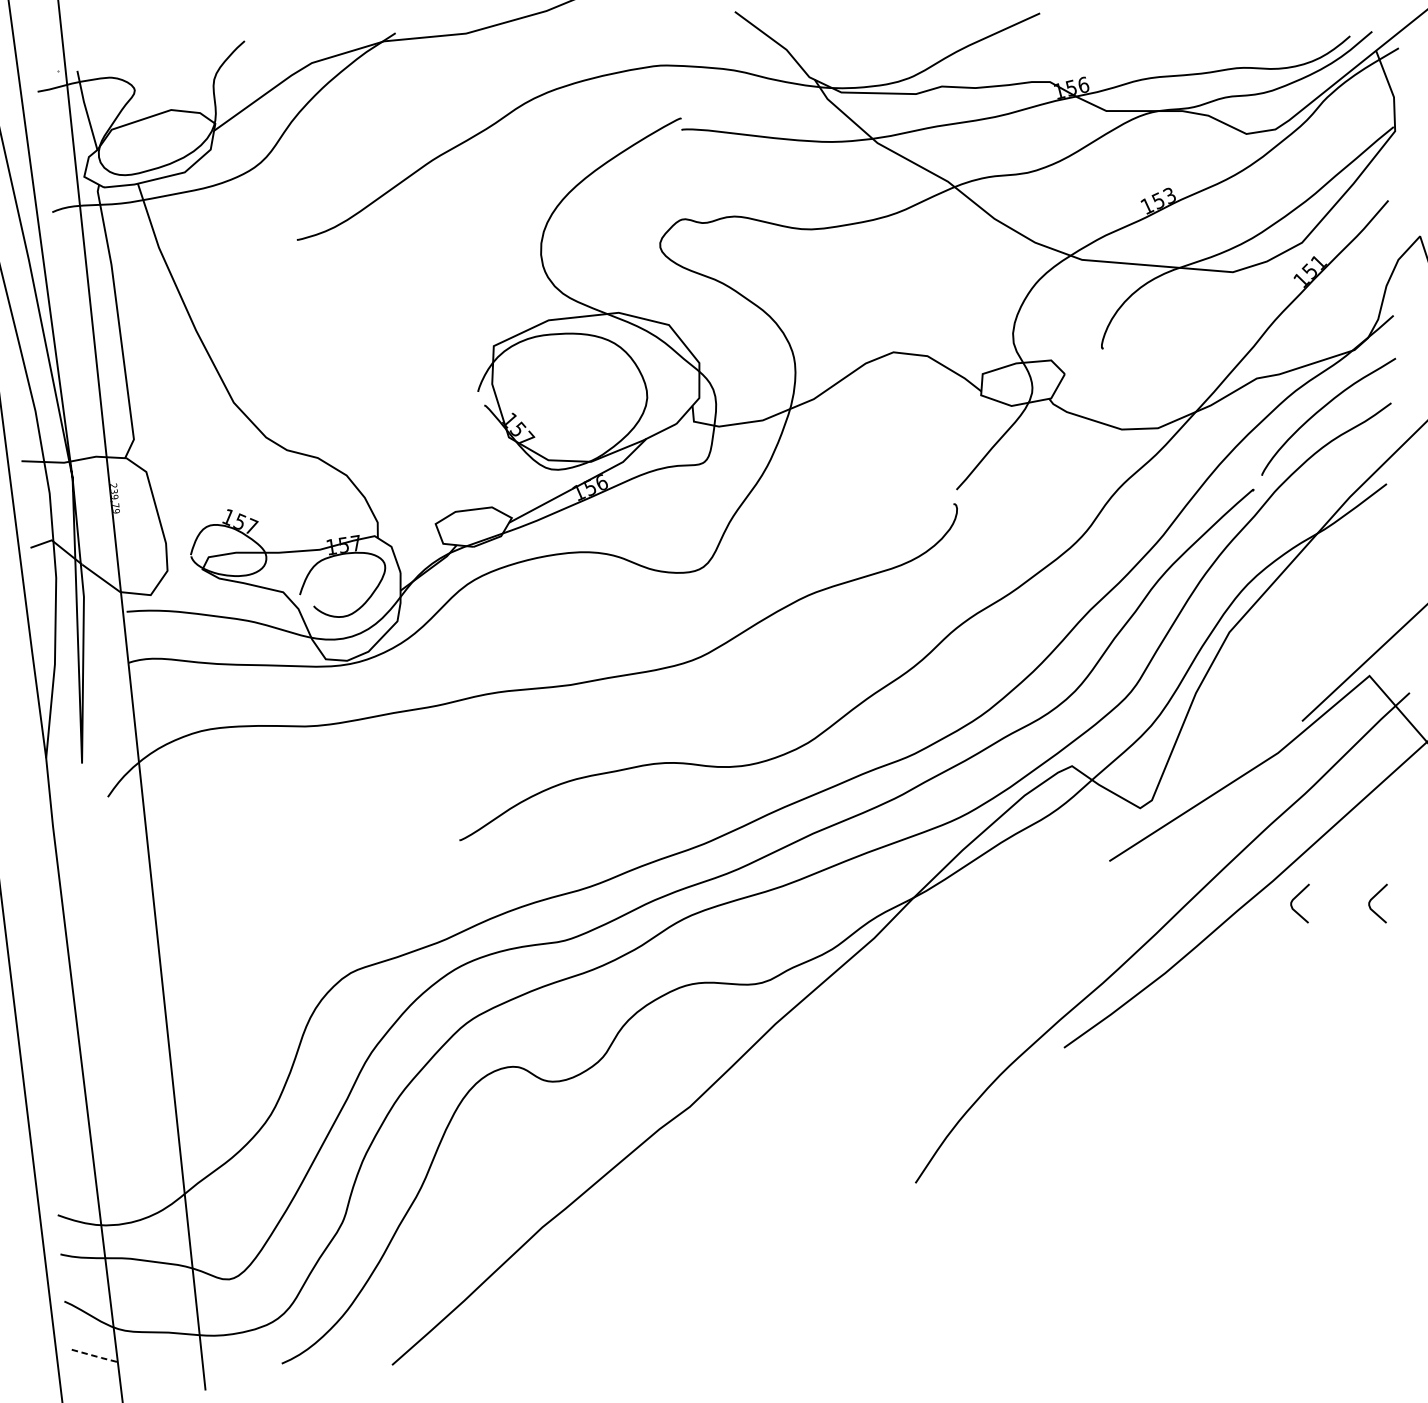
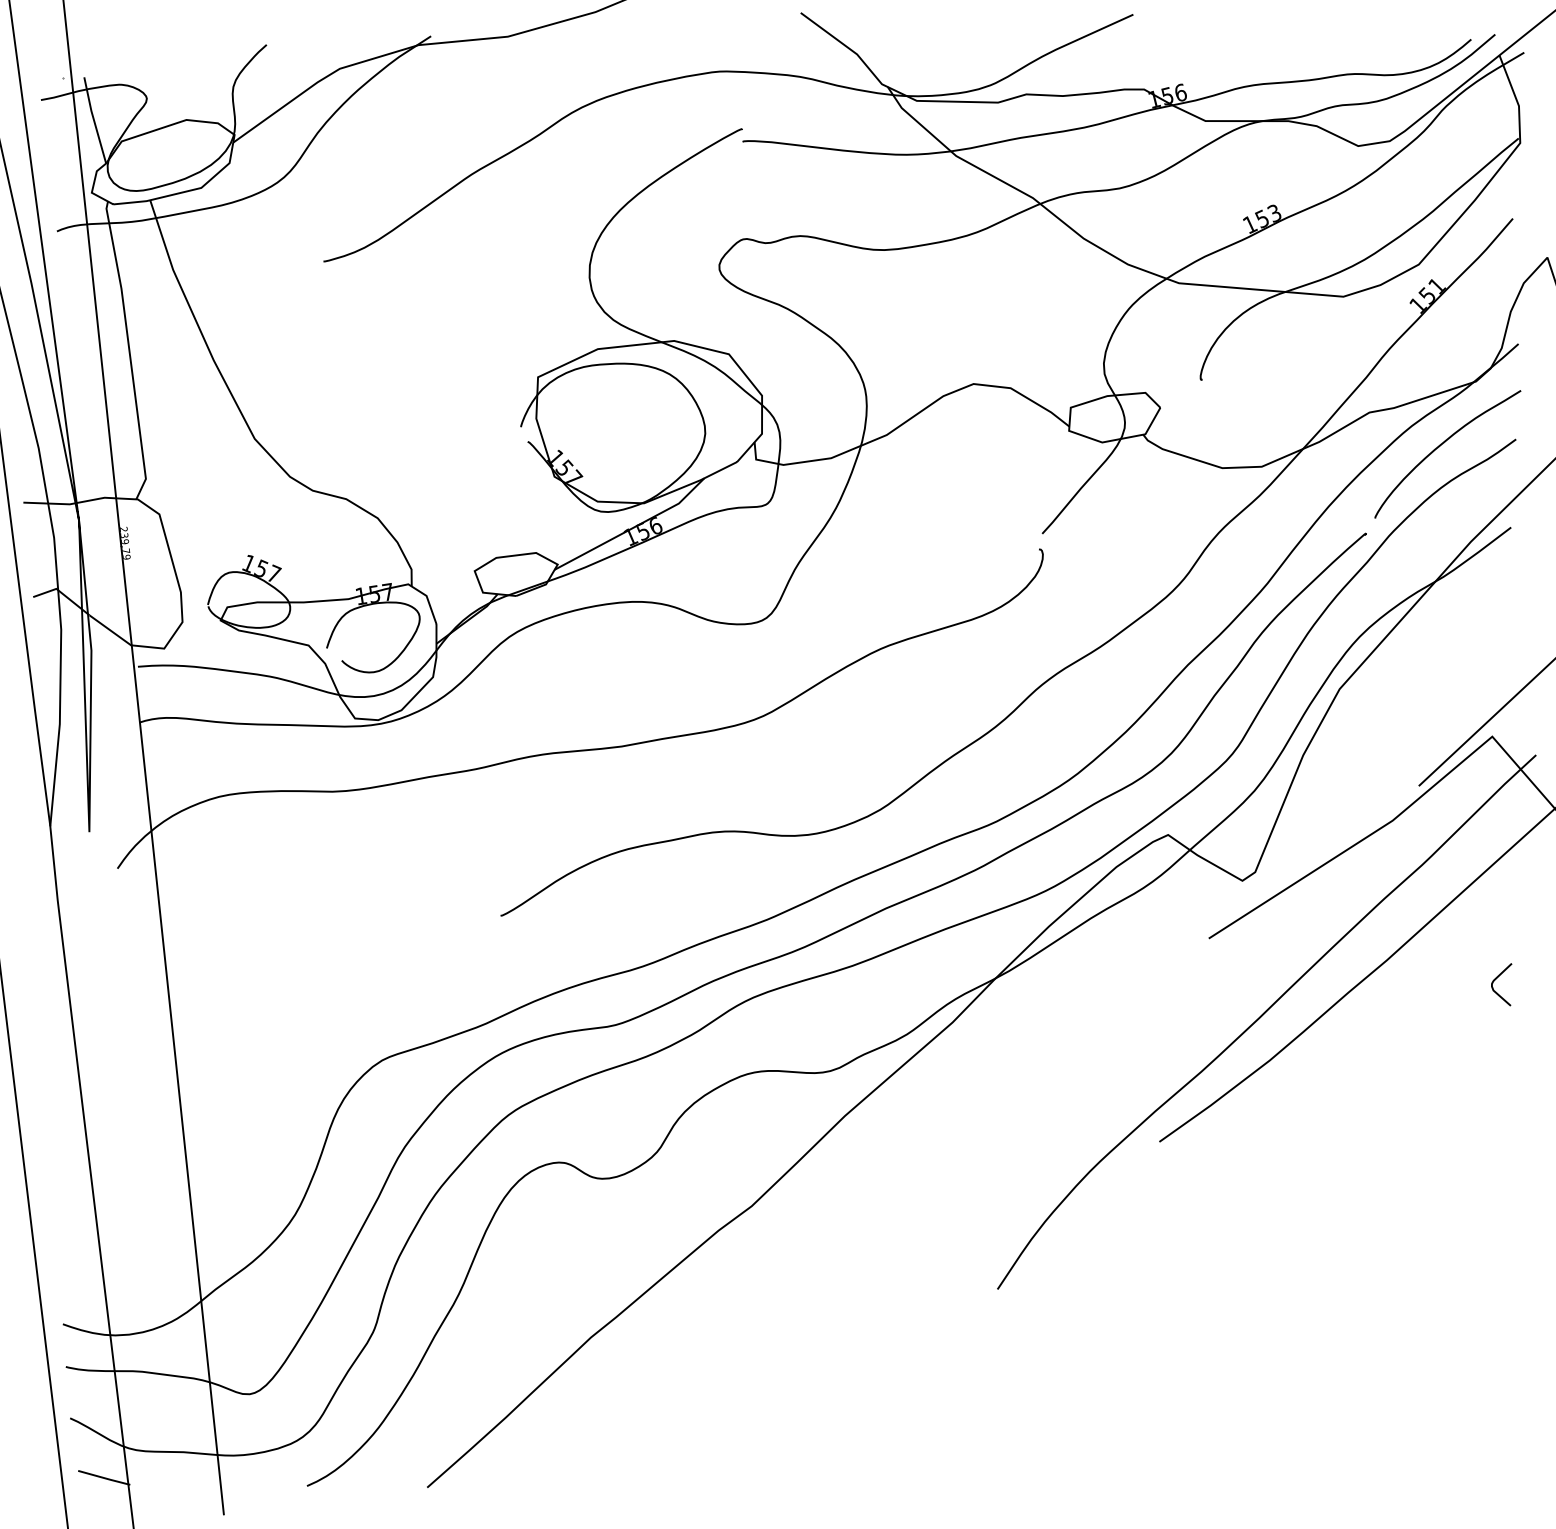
curve: (1295, 898) -> (1411, 979), removed
line: (95, 1356) -> (104, 1478), dashed -> solid

